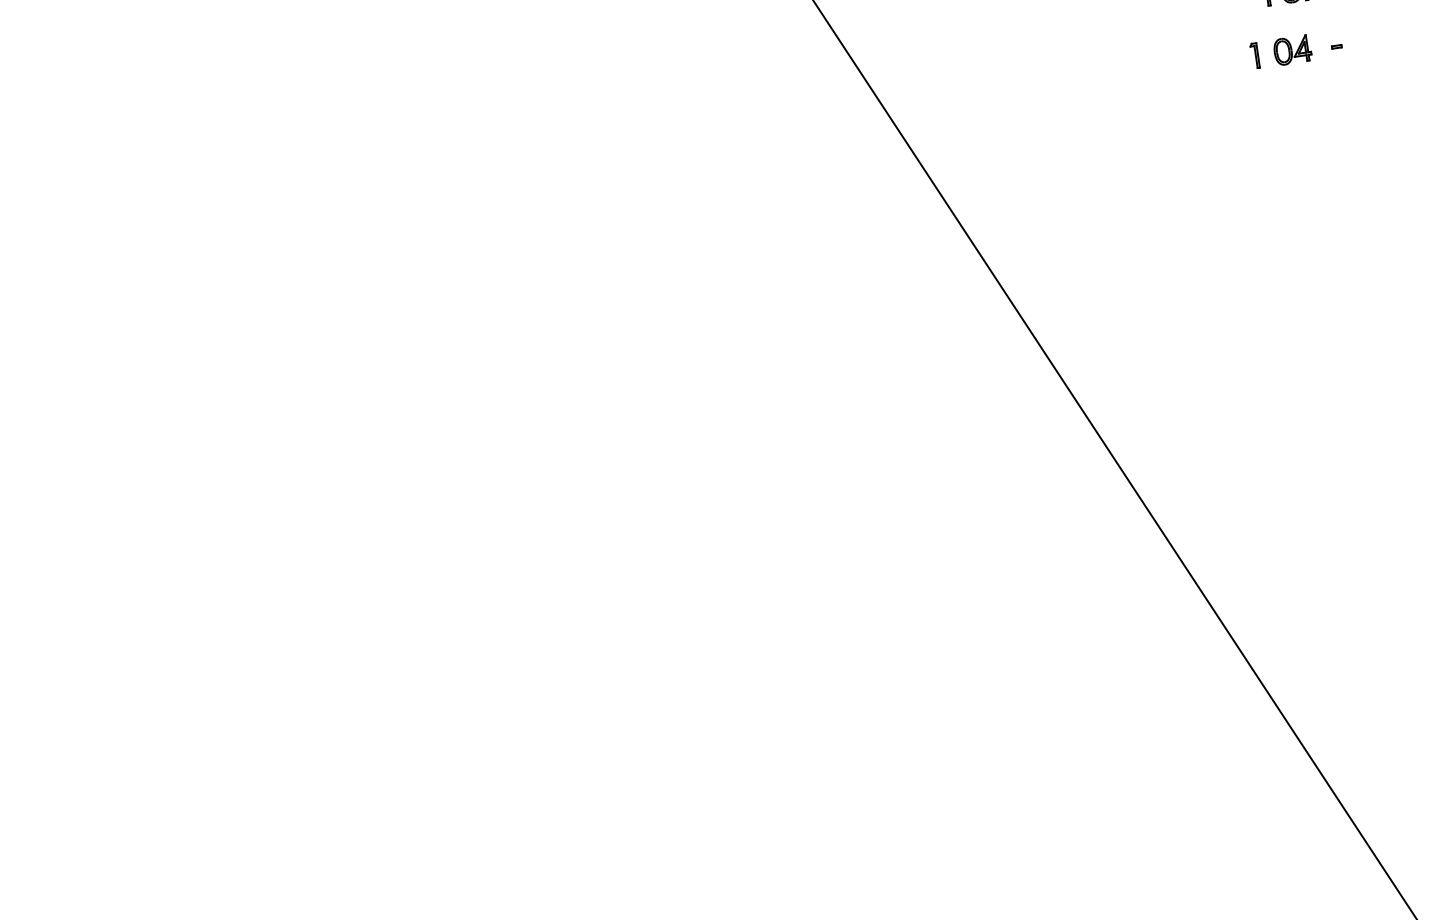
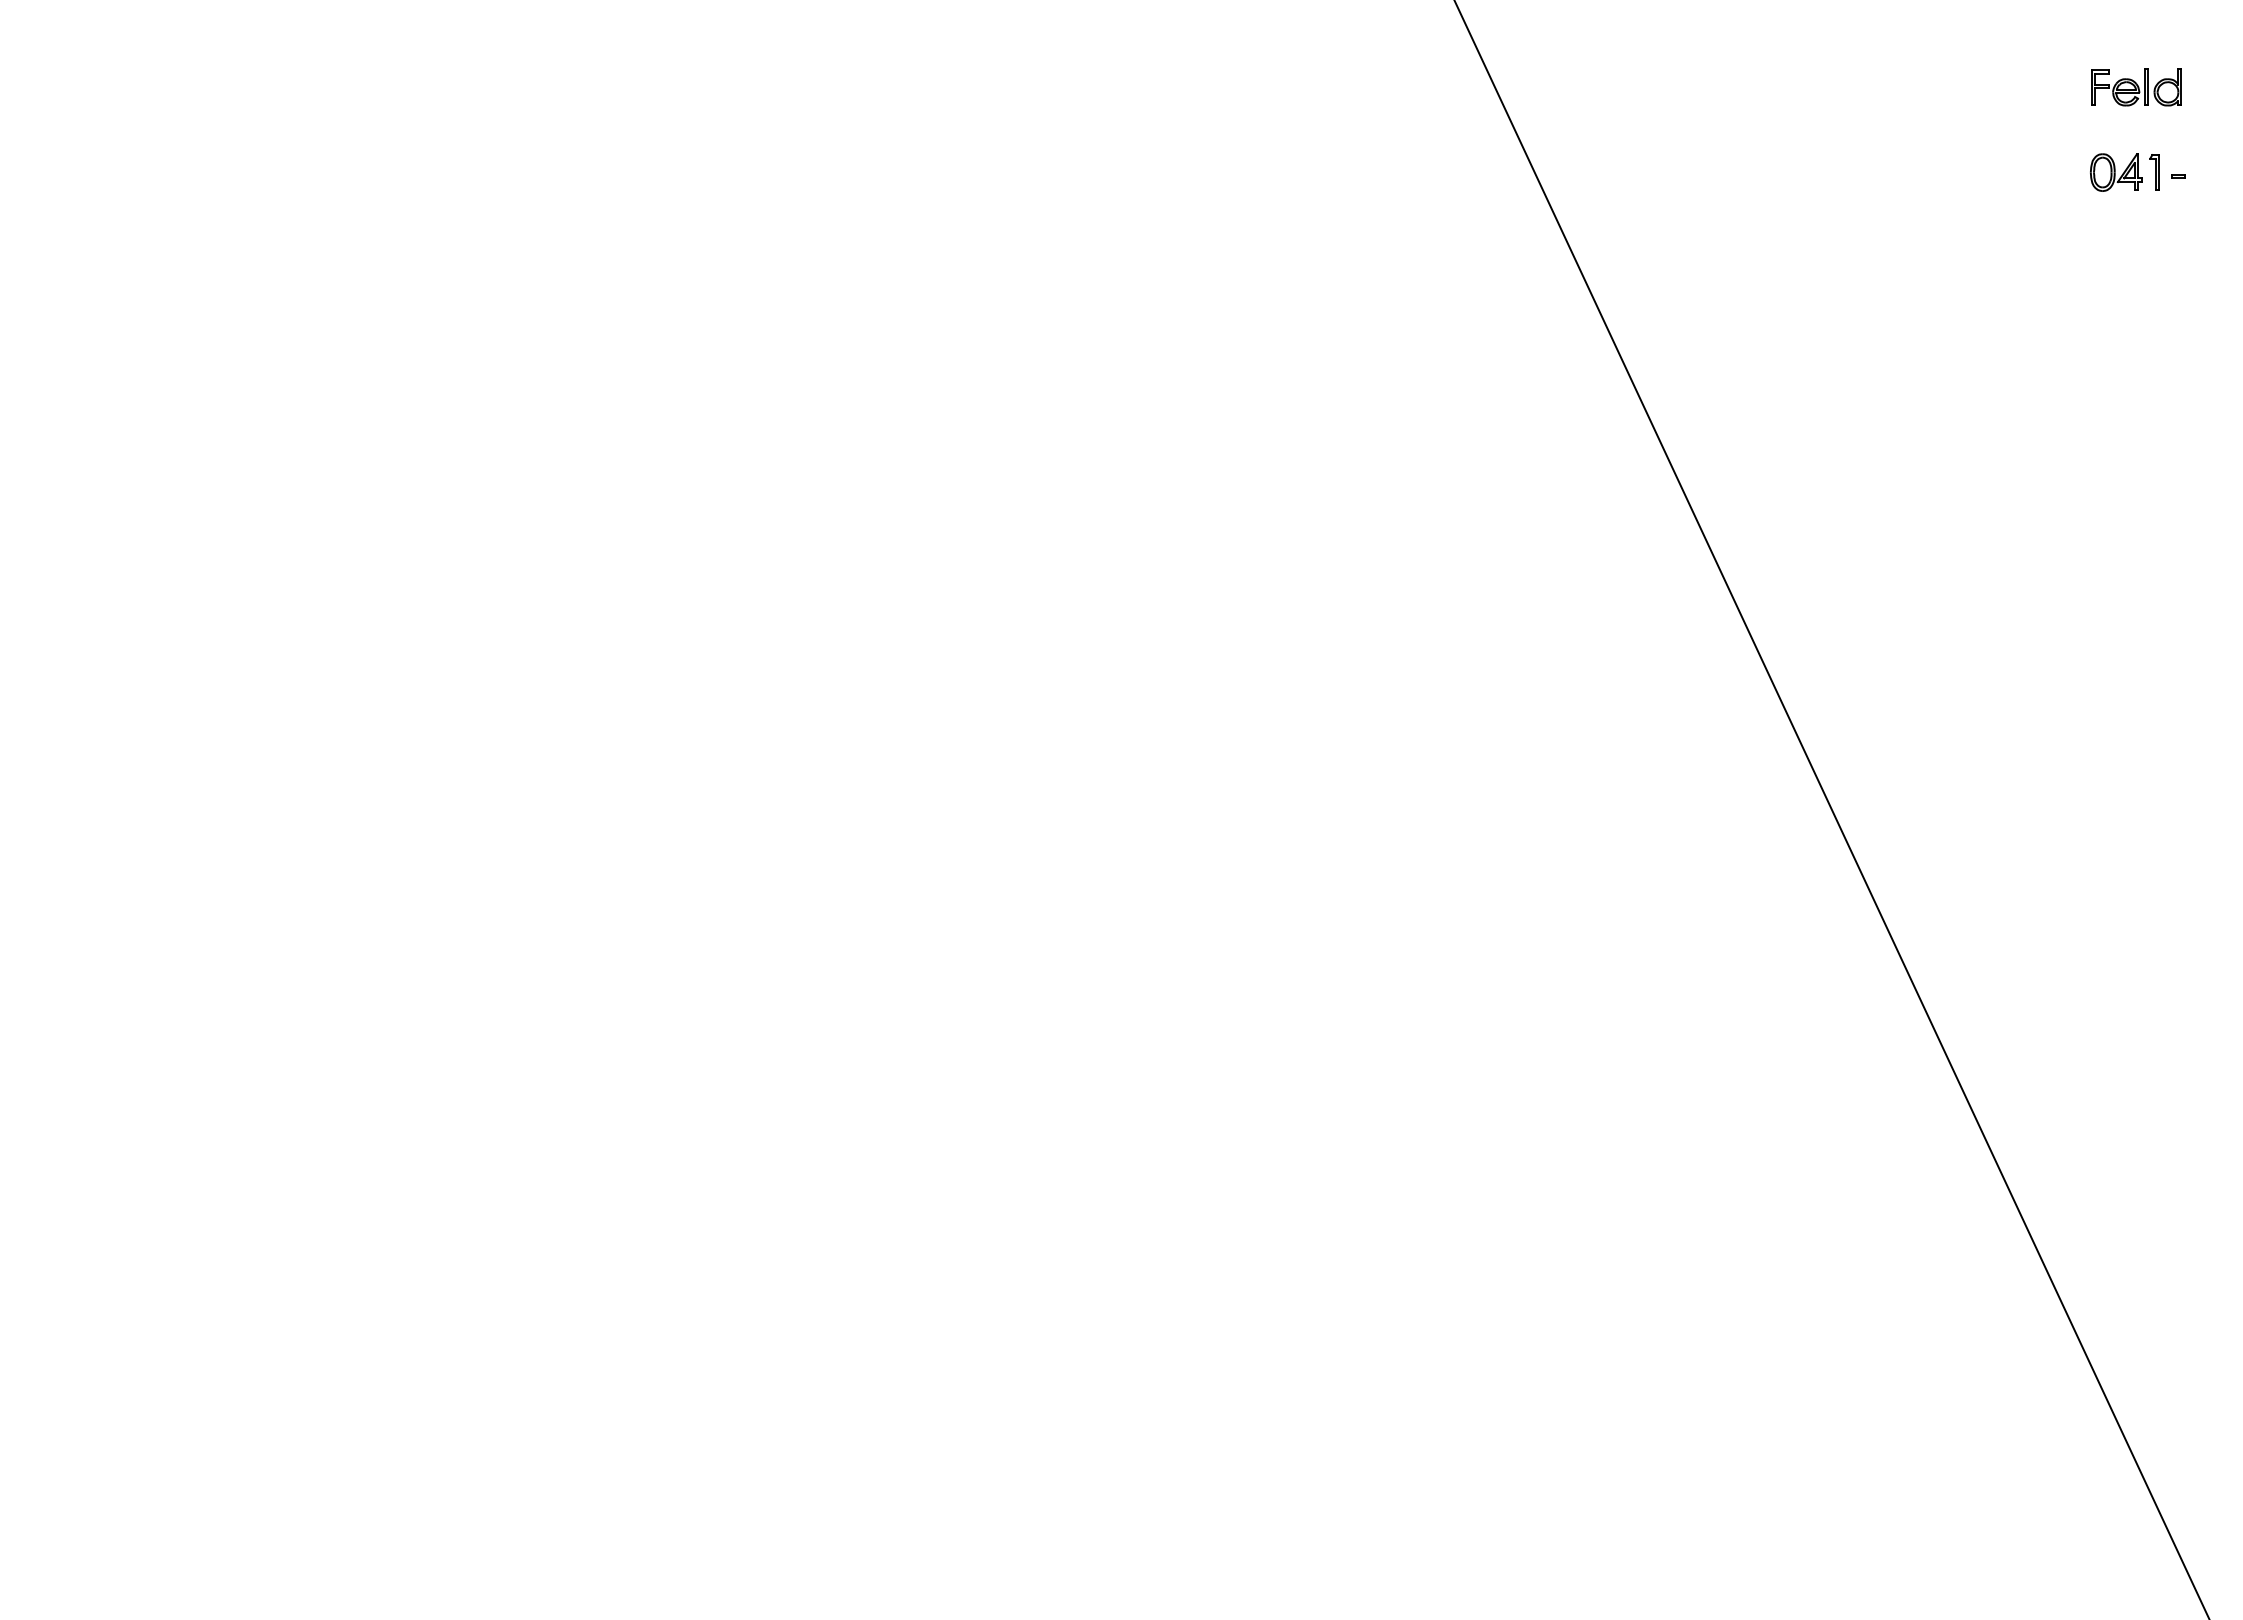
part: (1254, 55) -> (2154, 172), moved

